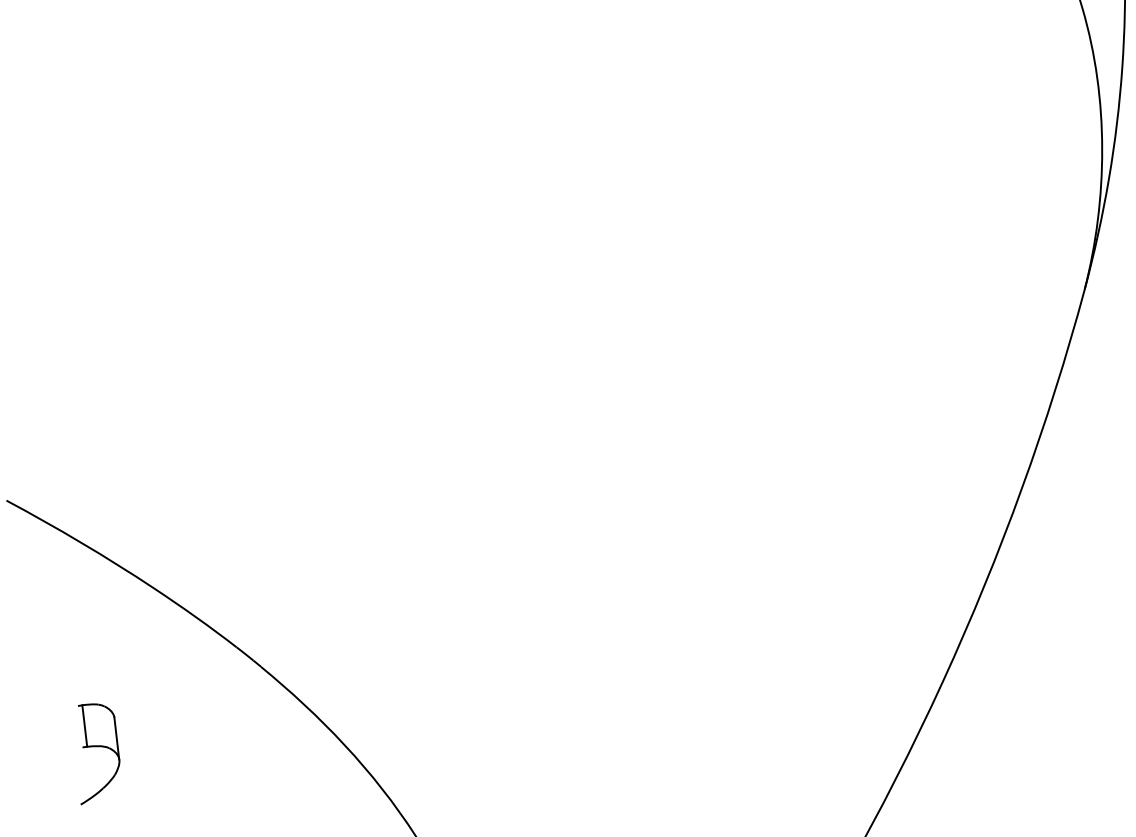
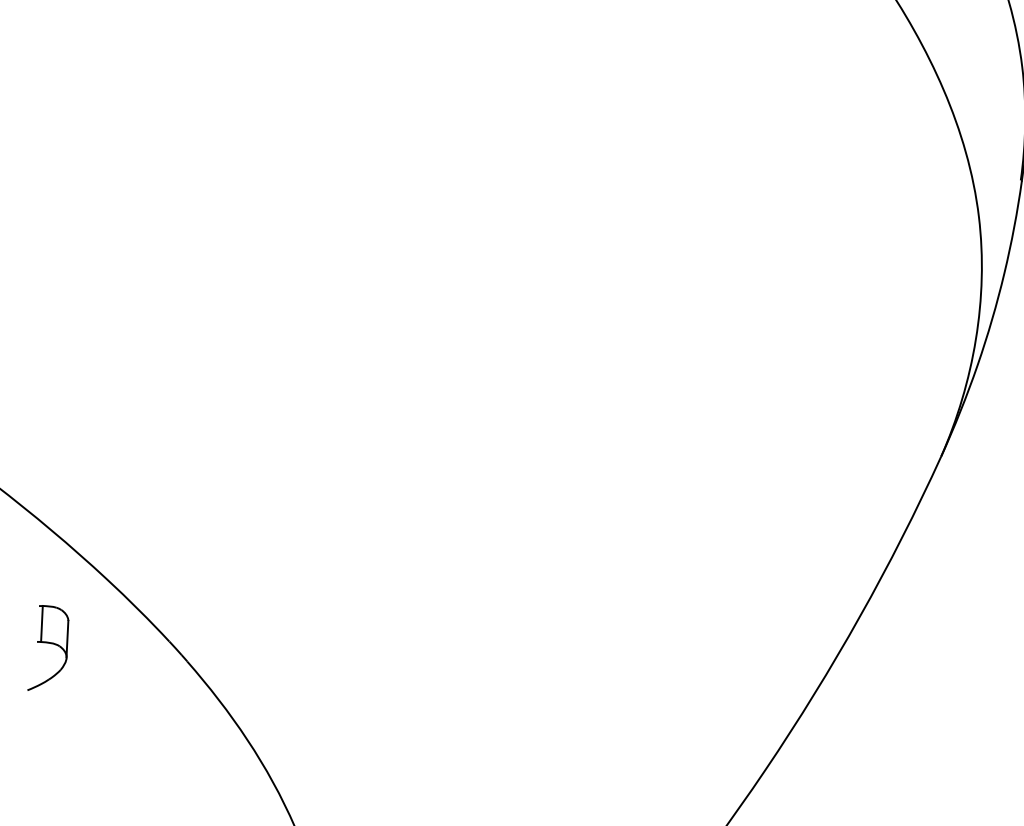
part: (96, 751) -> (48, 647), moved

